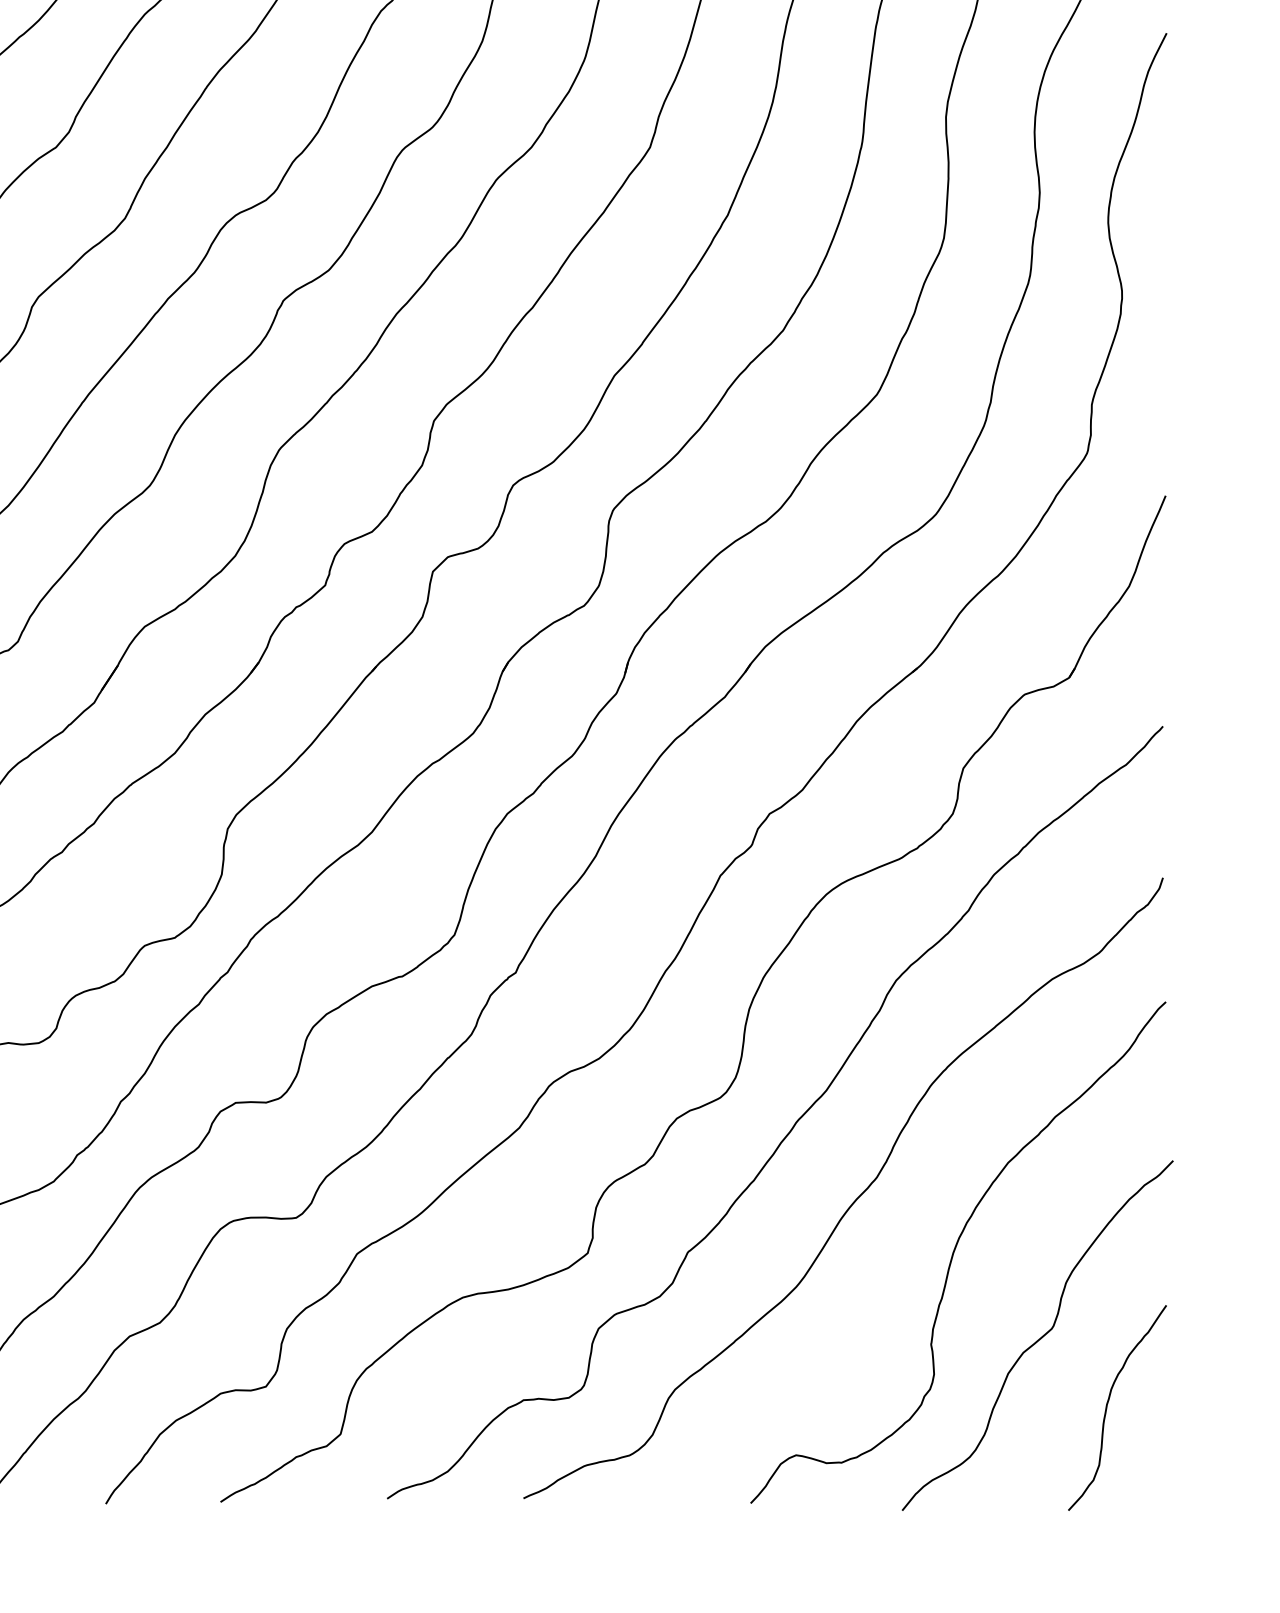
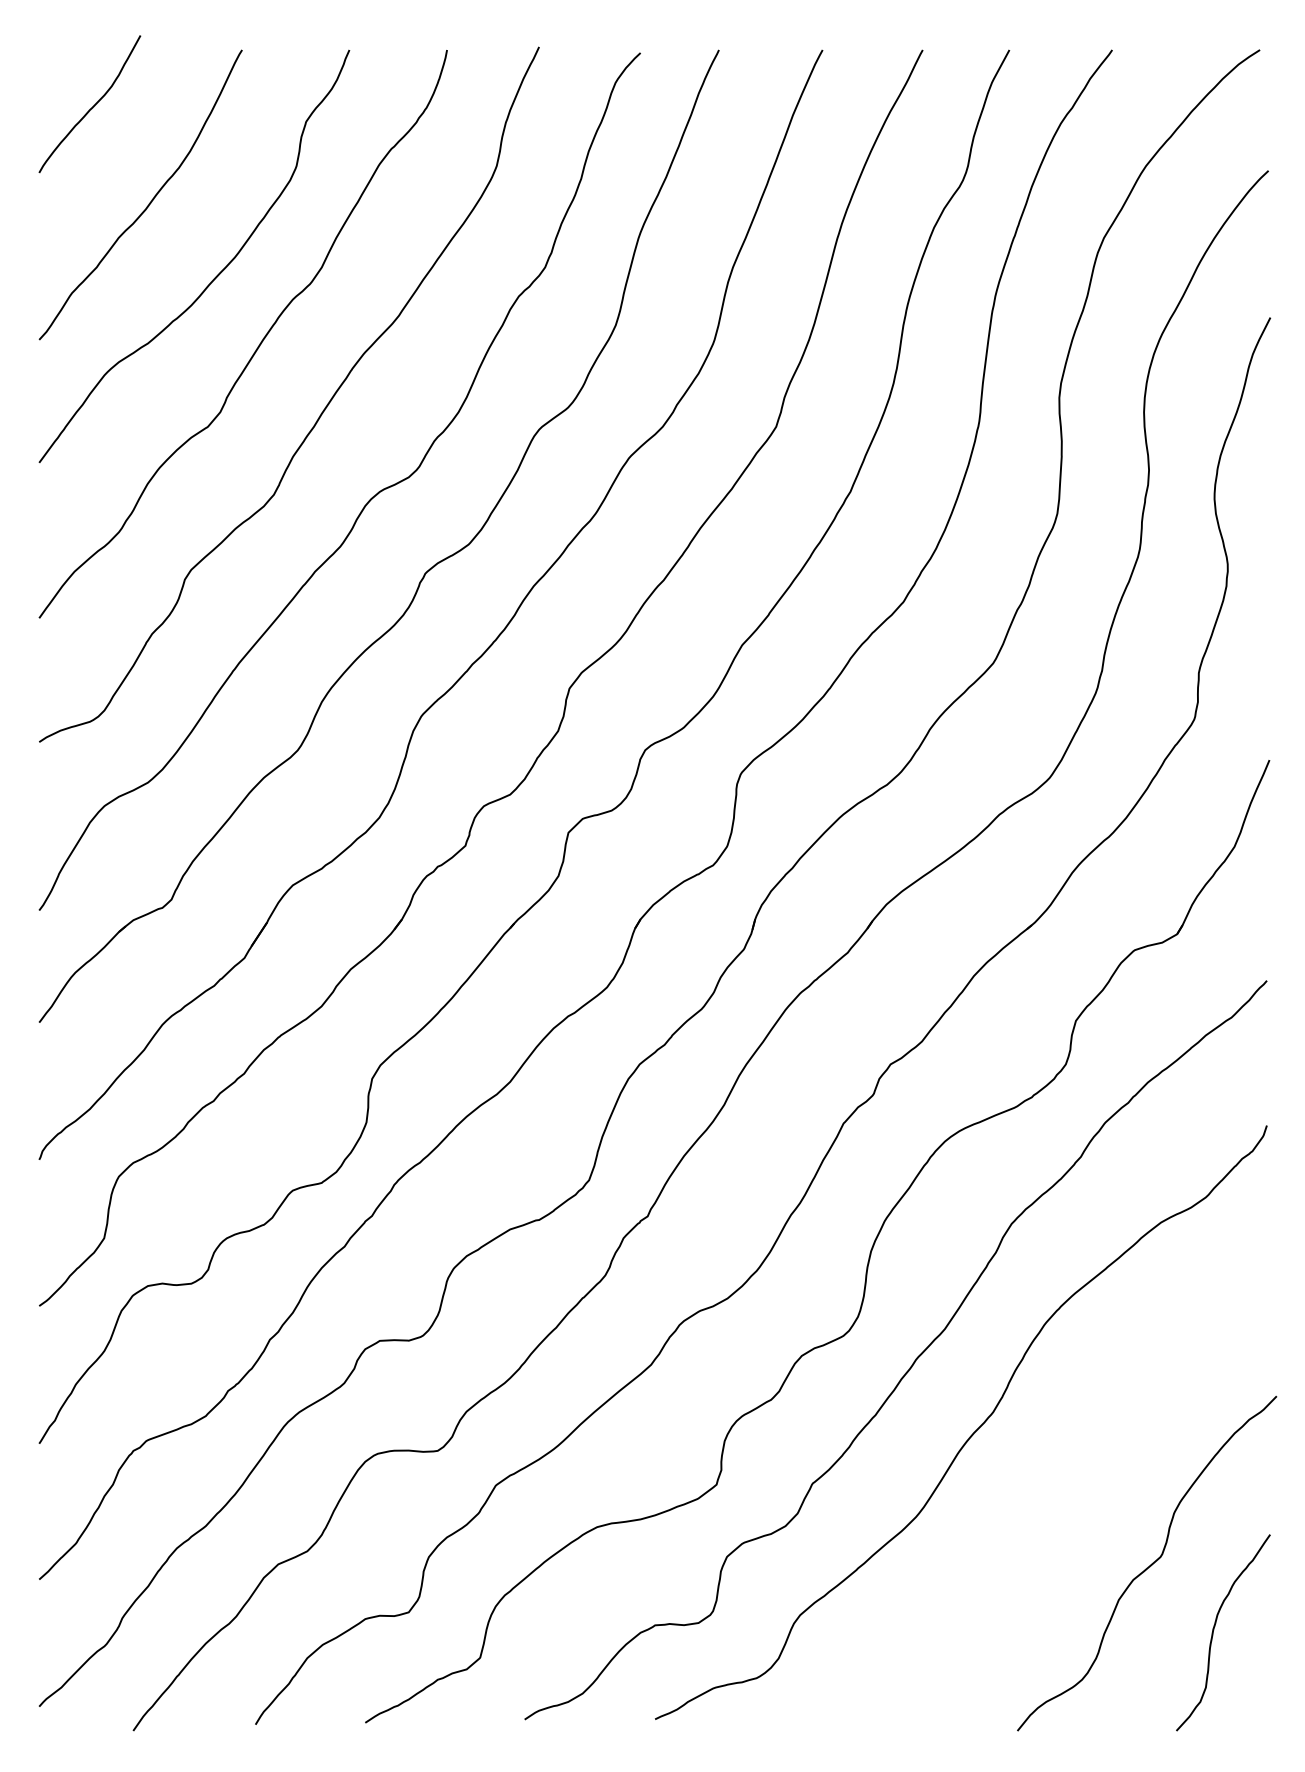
curve: (955, 1250) -> (1068, 1482), removed

